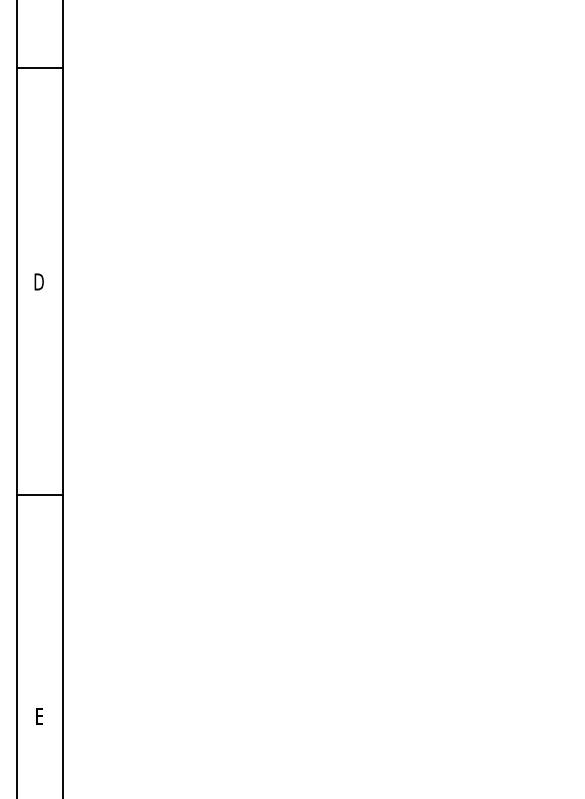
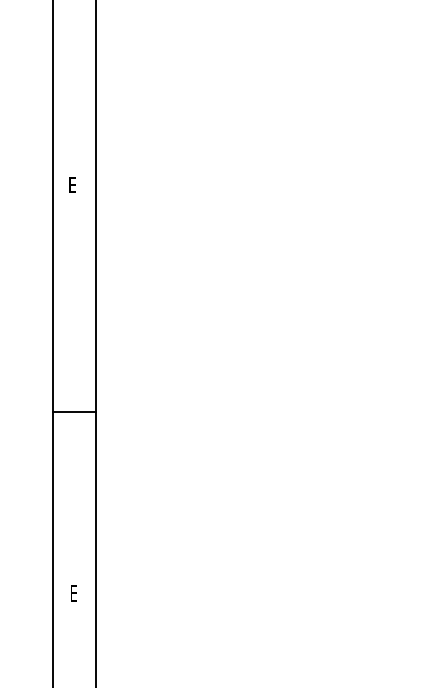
text: (38, 281) -> (72, 184), D -> E
line: (40, 494) -> (74, 412), moved

